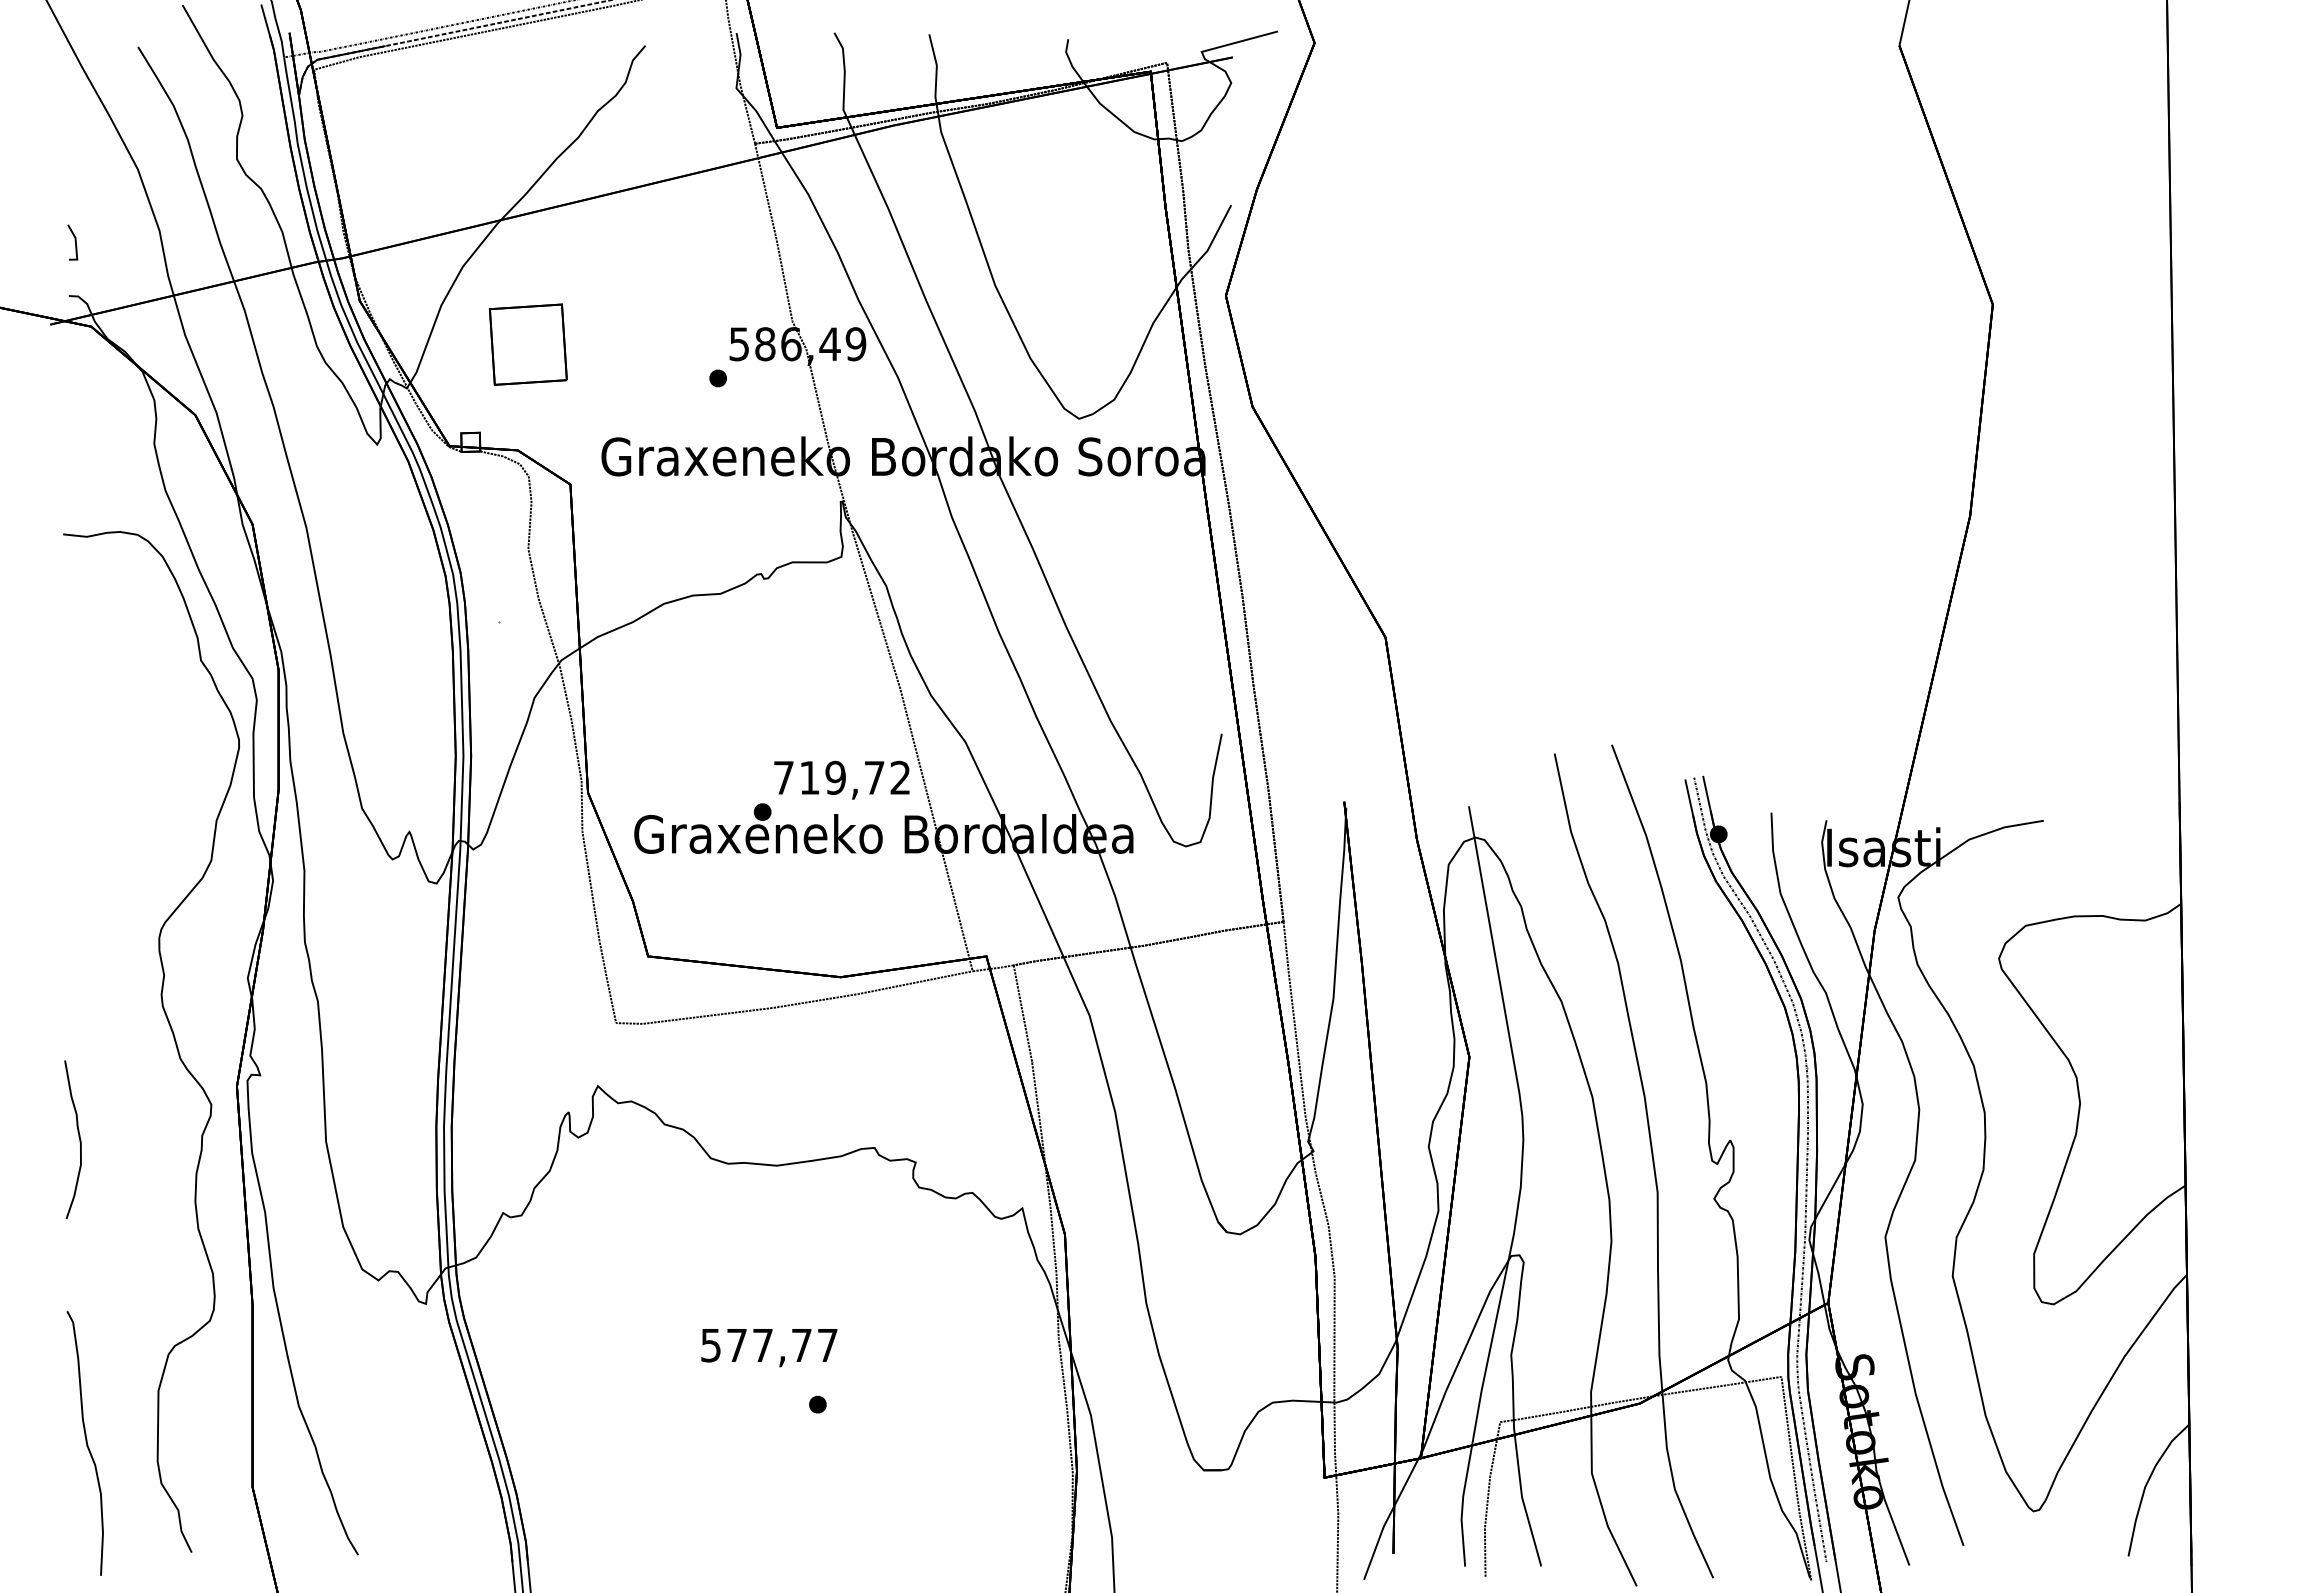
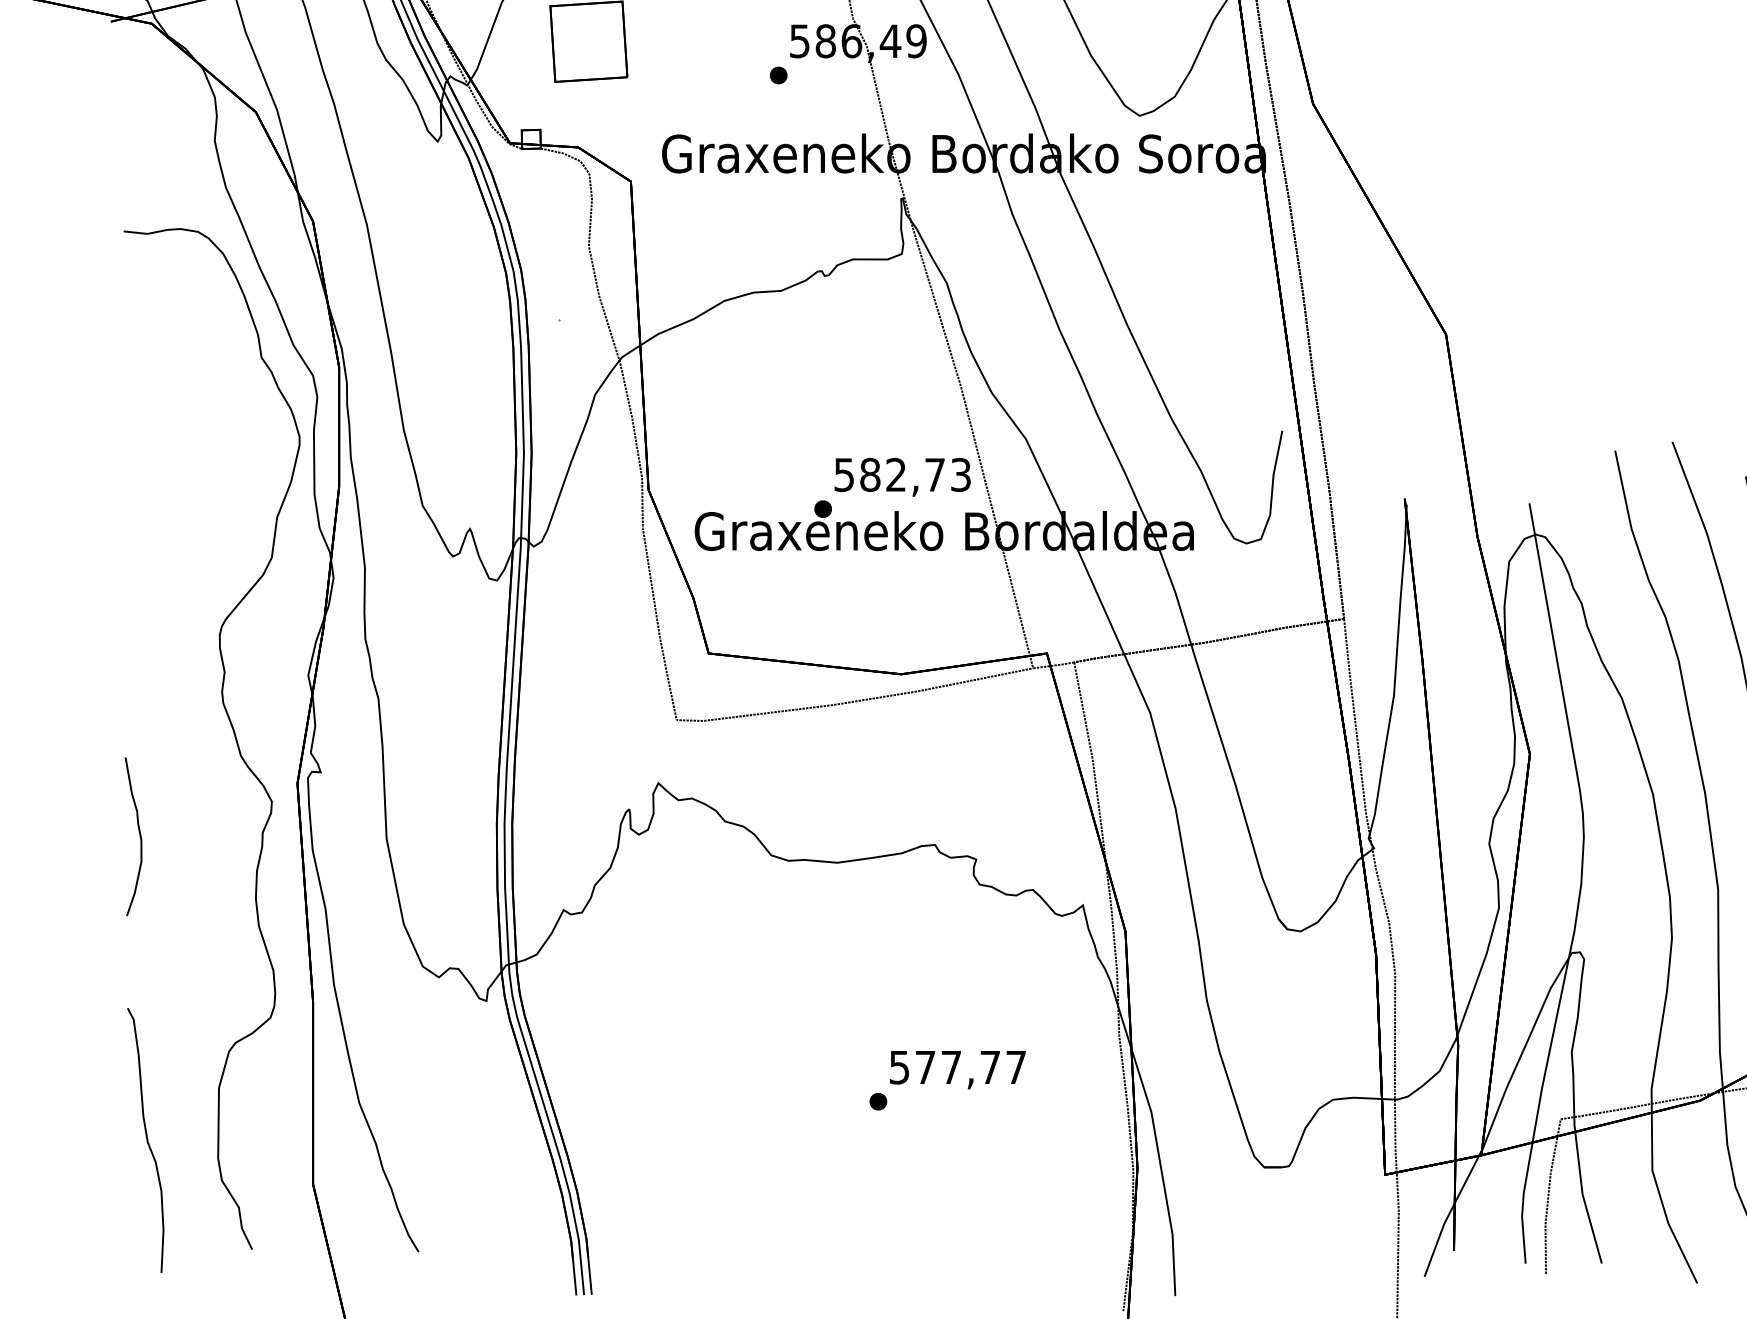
text: (842, 777) -> (903, 474), 719,72 -> 582,73
text: (769, 1348) -> (958, 1070), moved

